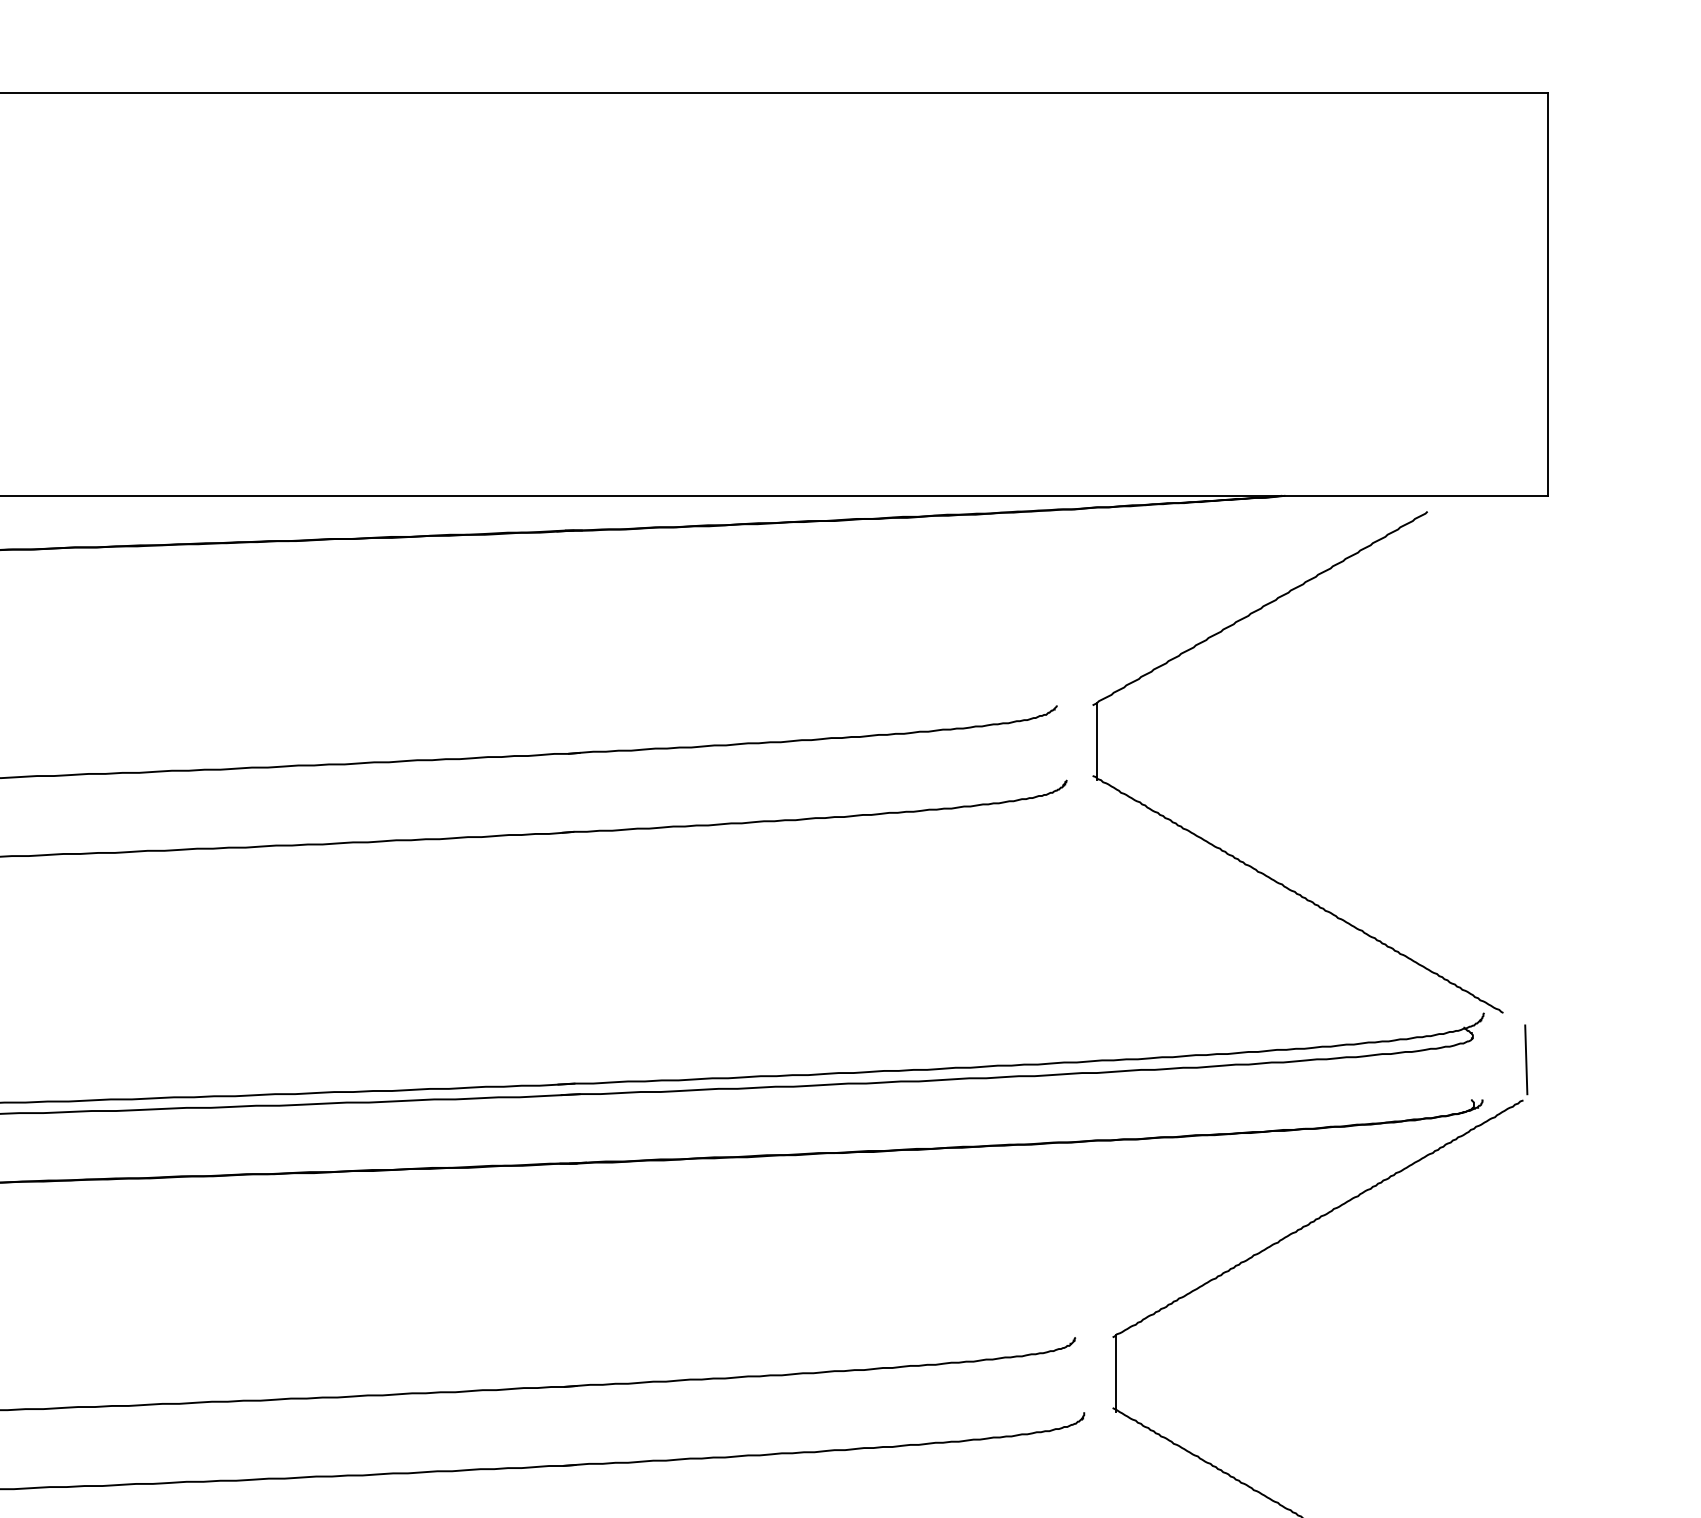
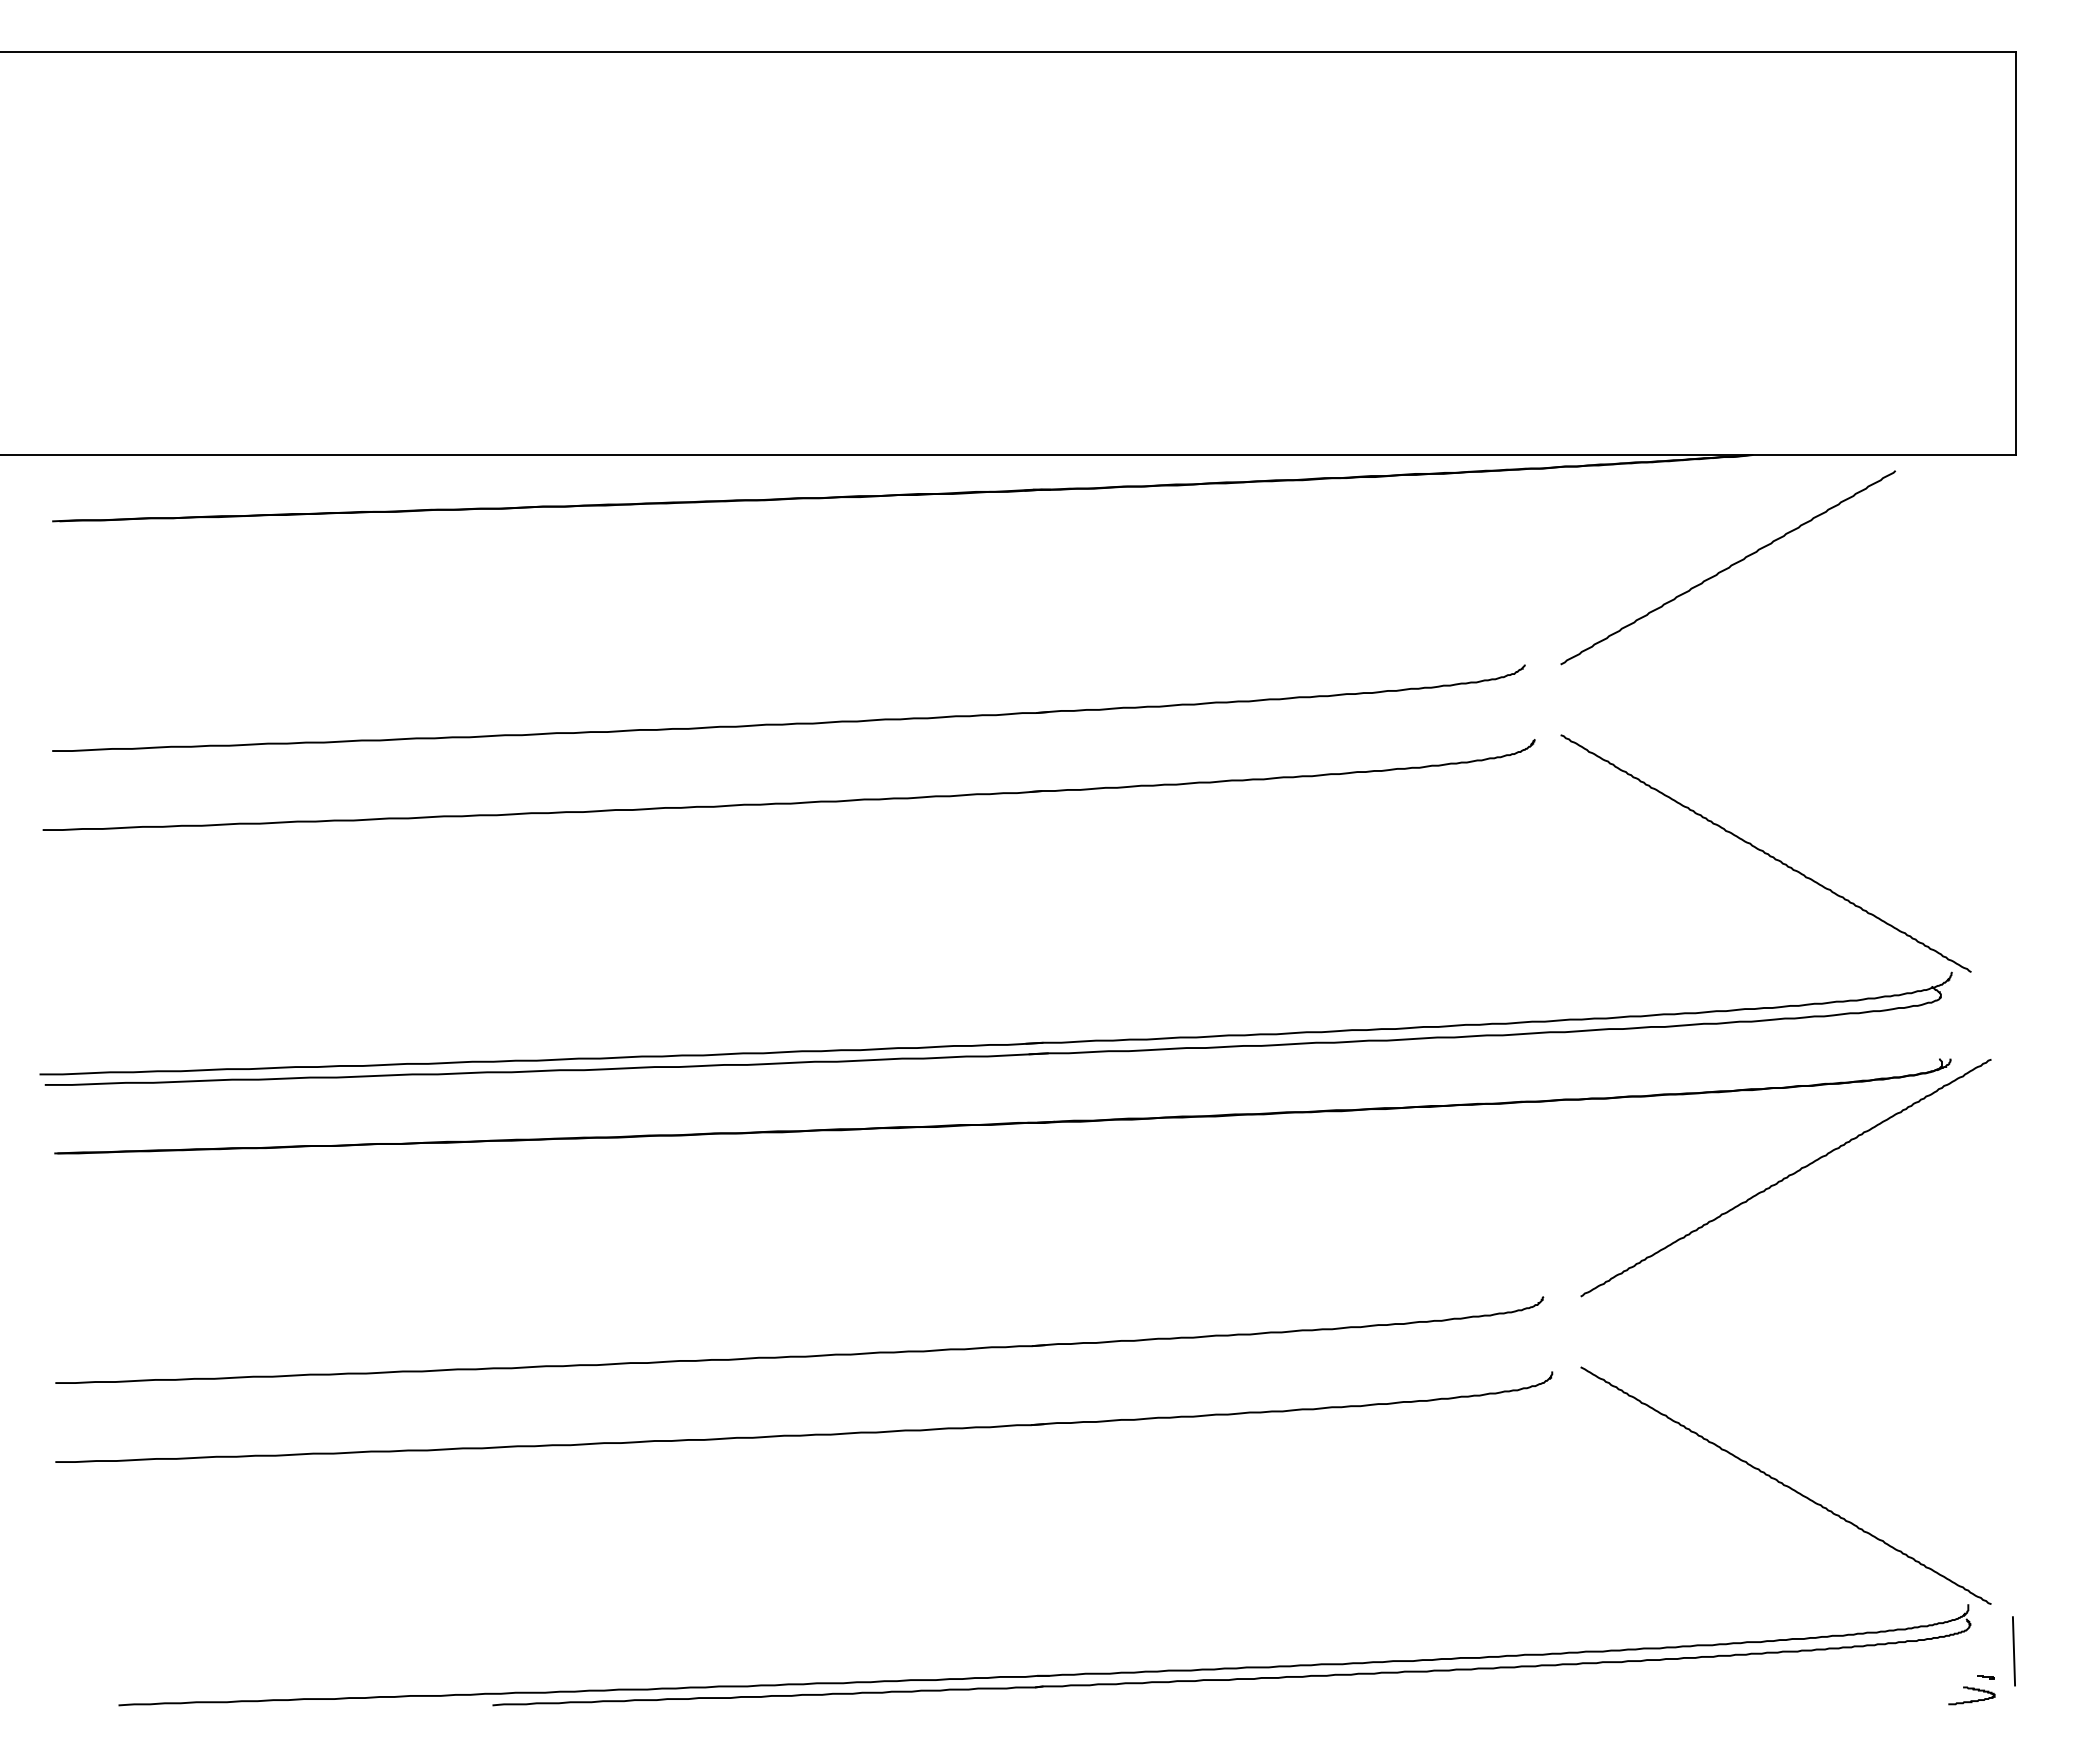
line: (1096, 741) -> (1564, 700), removed
line: (1526, 1059) -> (1994, 1018), removed
line: (1116, 1373) -> (1584, 1332), removed

